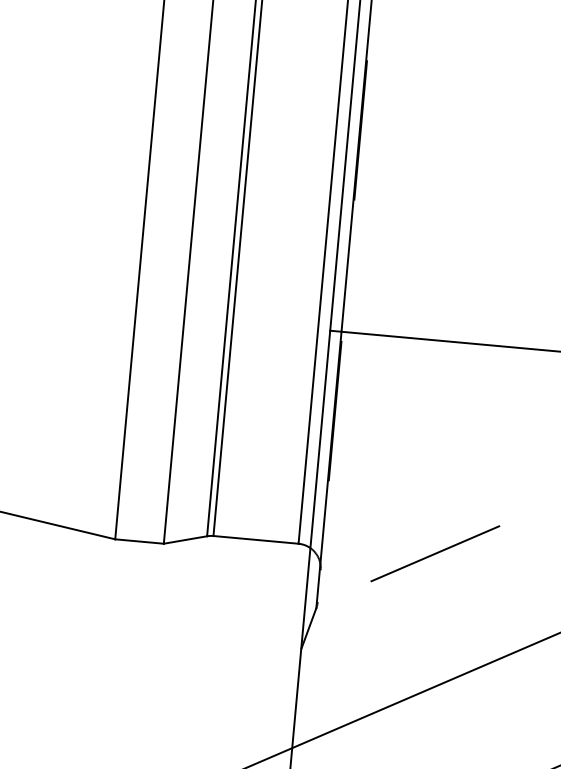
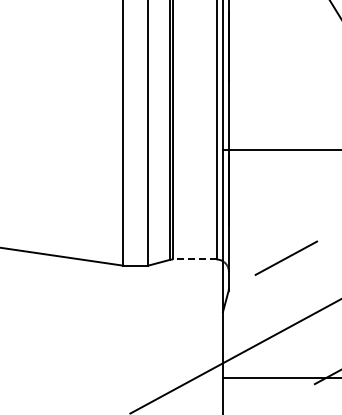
line: (255, 539) -> (194, 259), solid -> dashed

